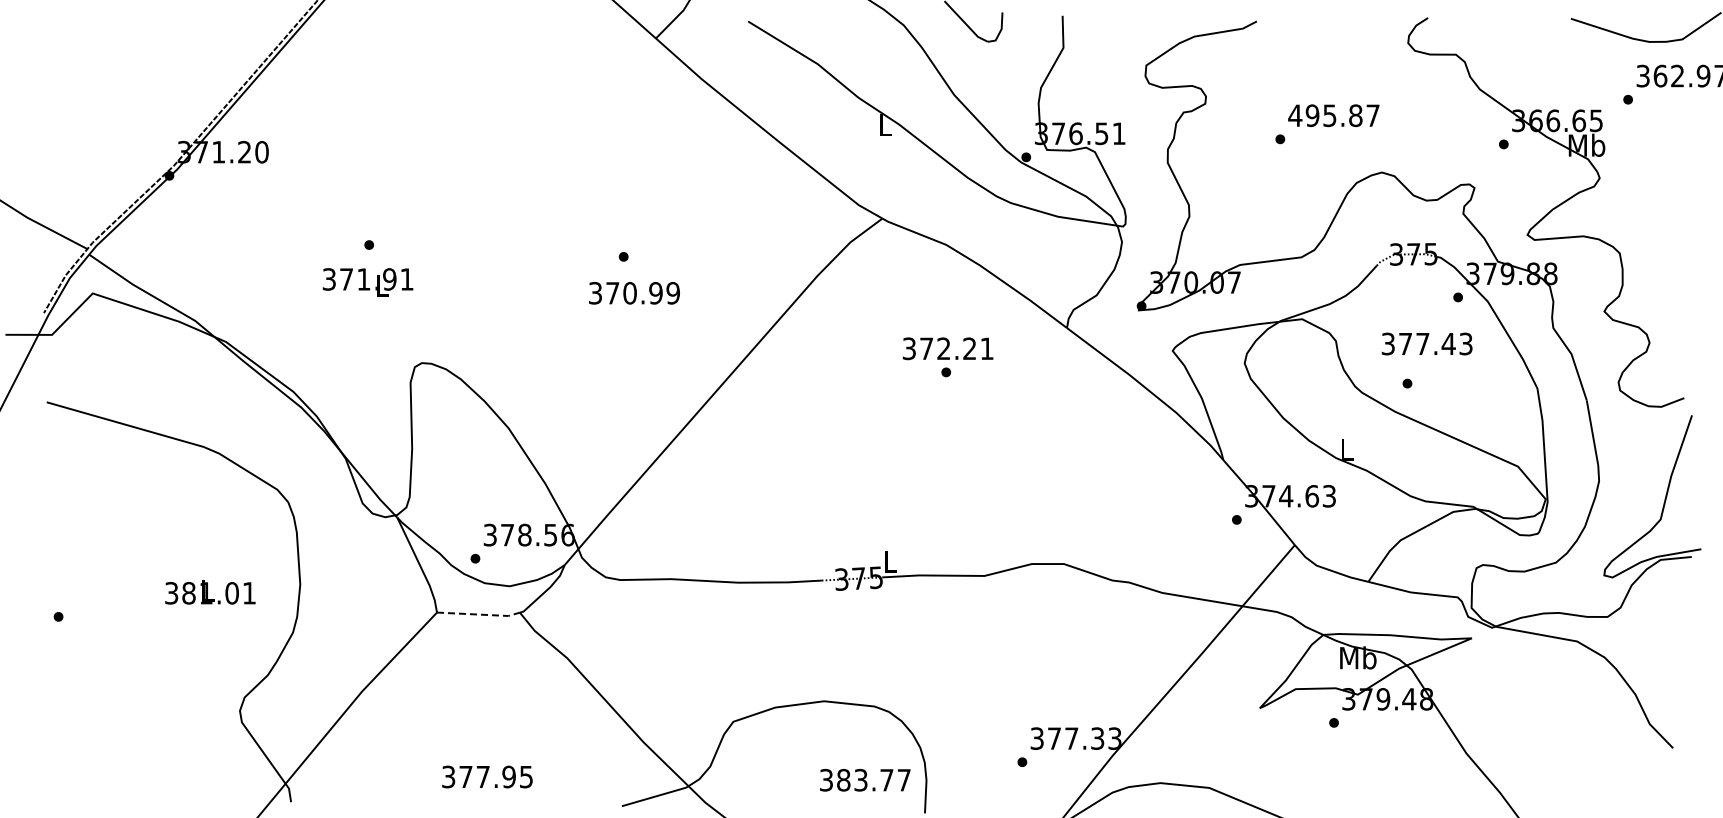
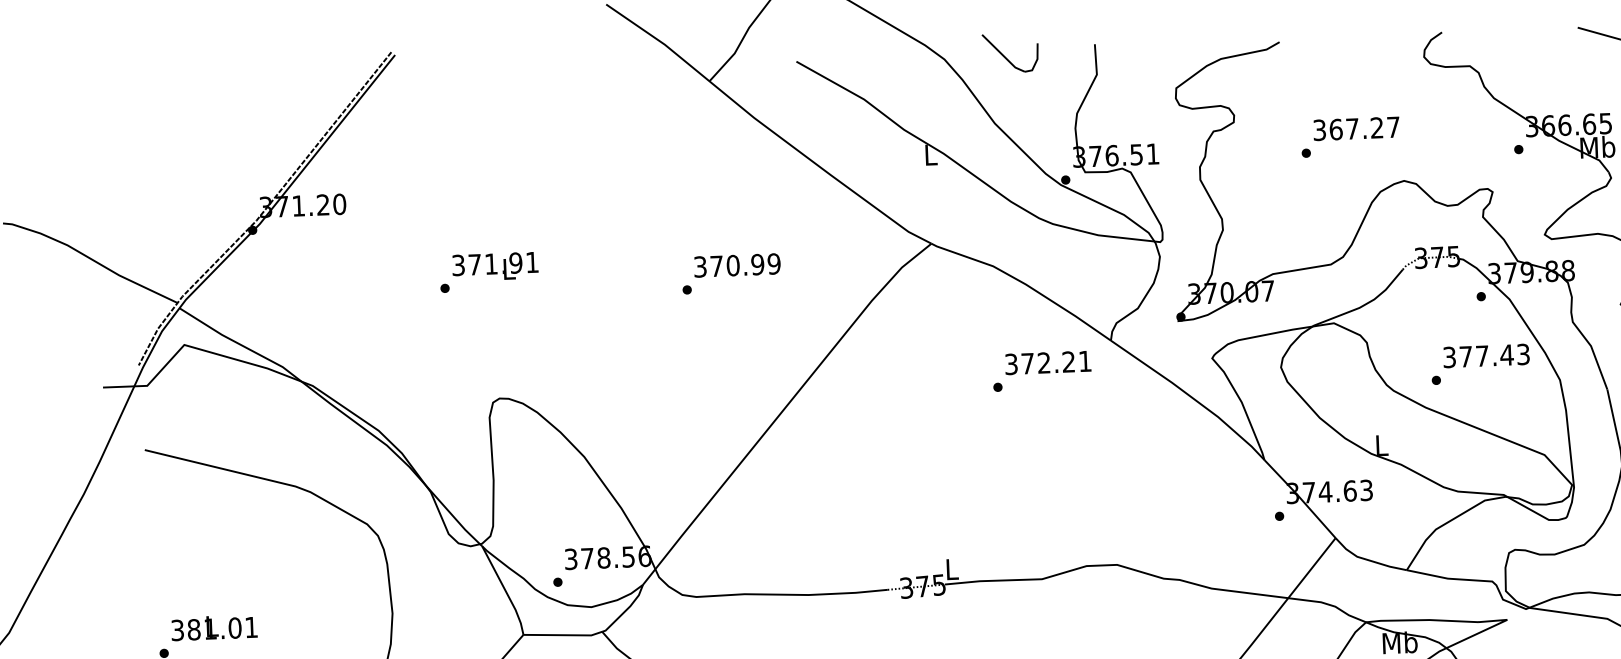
text: (1325, 115) -> (1348, 128), 495.87 -> 367.27
text: (367, 282) -> (494, 266), moved
text: (634, 293) -> (737, 265), moved
text: (1426, 343) -> (1485, 355), moved
text: (947, 348) -> (1047, 362), moved
text: (210, 592) -> (214, 628), moved
line: (479, 614) -> (563, 635), dashed -> solid

